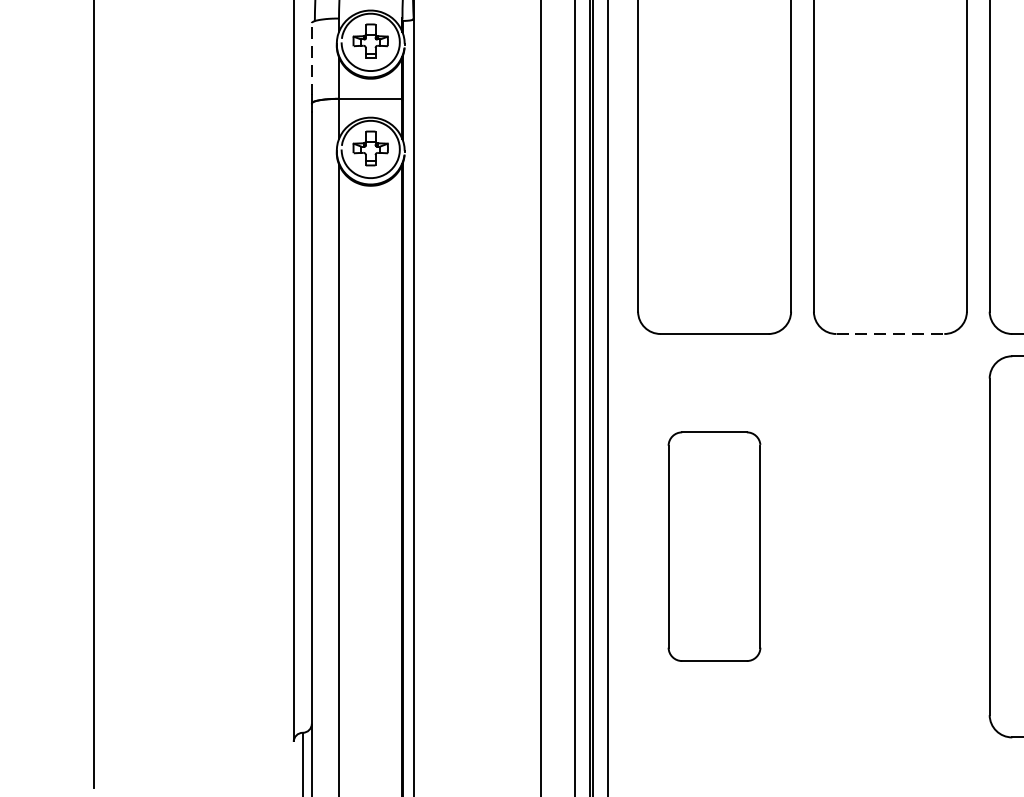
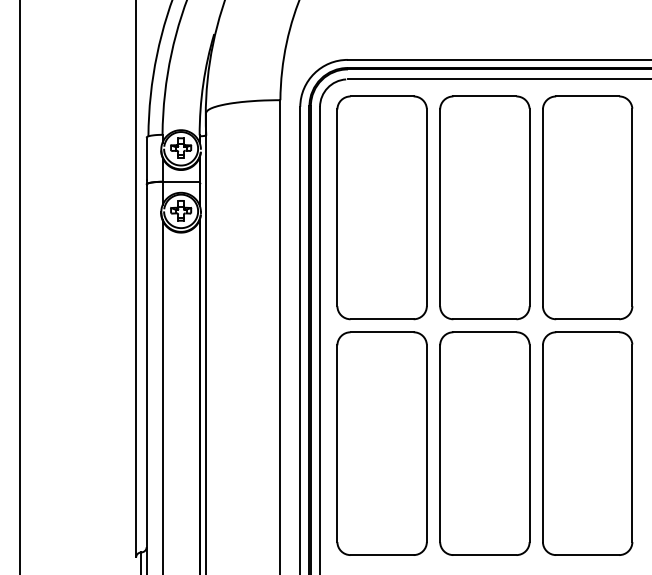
line: (311, 58) -> (146, 158), dashed -> solid
line: (889, 334) -> (484, 319), dashed -> solid
part: (713, 546) -> (381, 443), size x1.67
part: (889, 546) -> (484, 443), added

